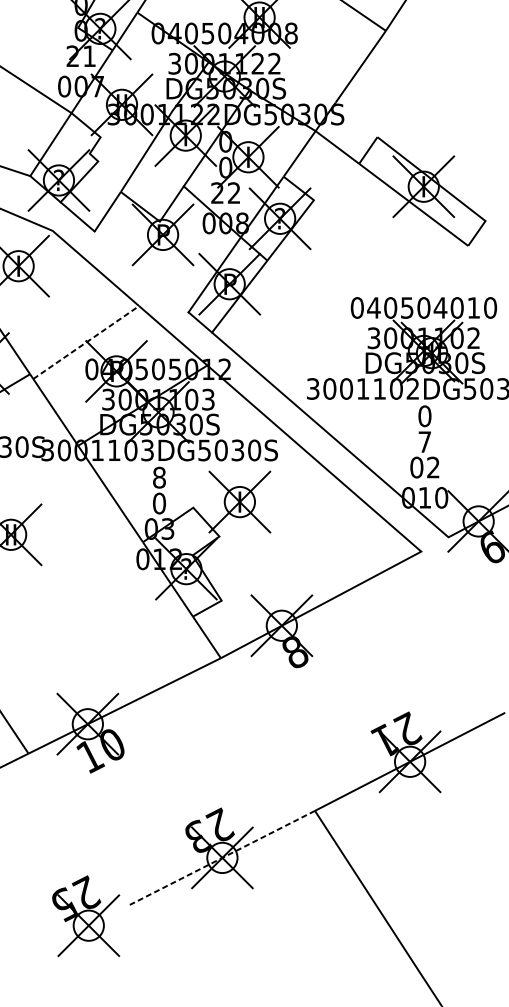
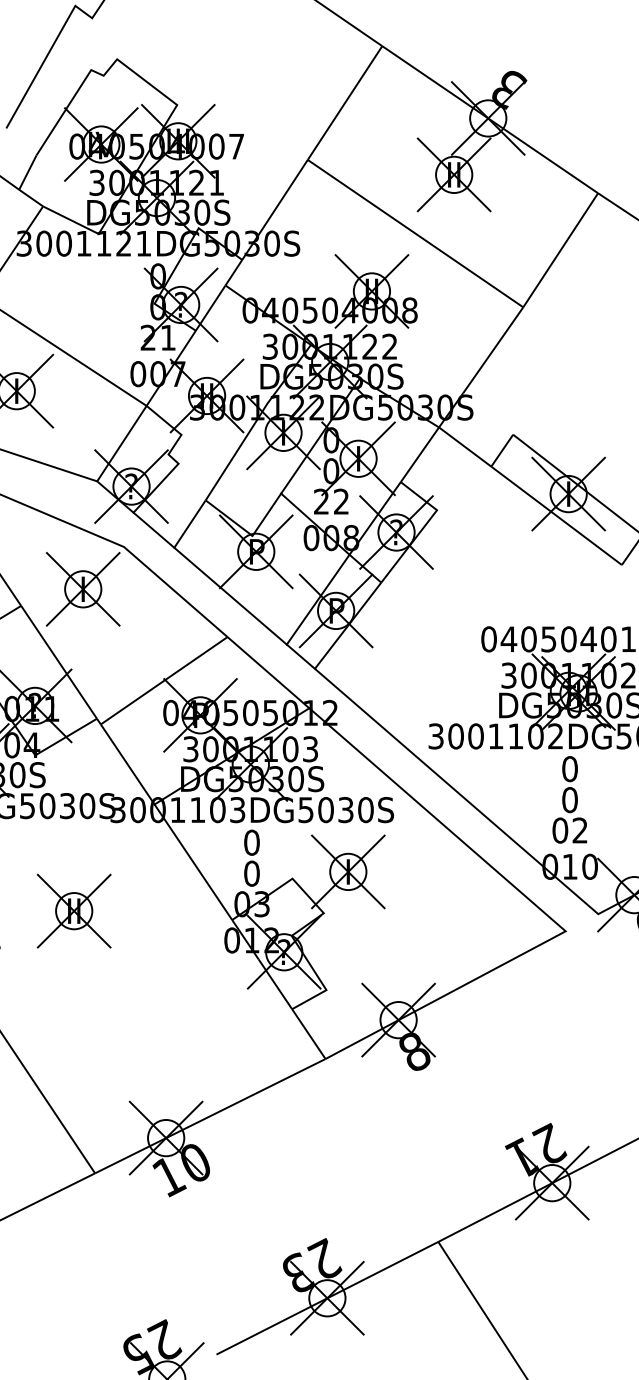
line: (141, 271) -> (230, 595), added
line: (86, 342) -> (164, 680), dashed -> solid
text: (424, 442) -> (569, 800), 7 -> 0
text: (159, 477) -> (251, 842), 8 -> 0
line: (221, 858) -> (326, 1298), dashed -> solid

